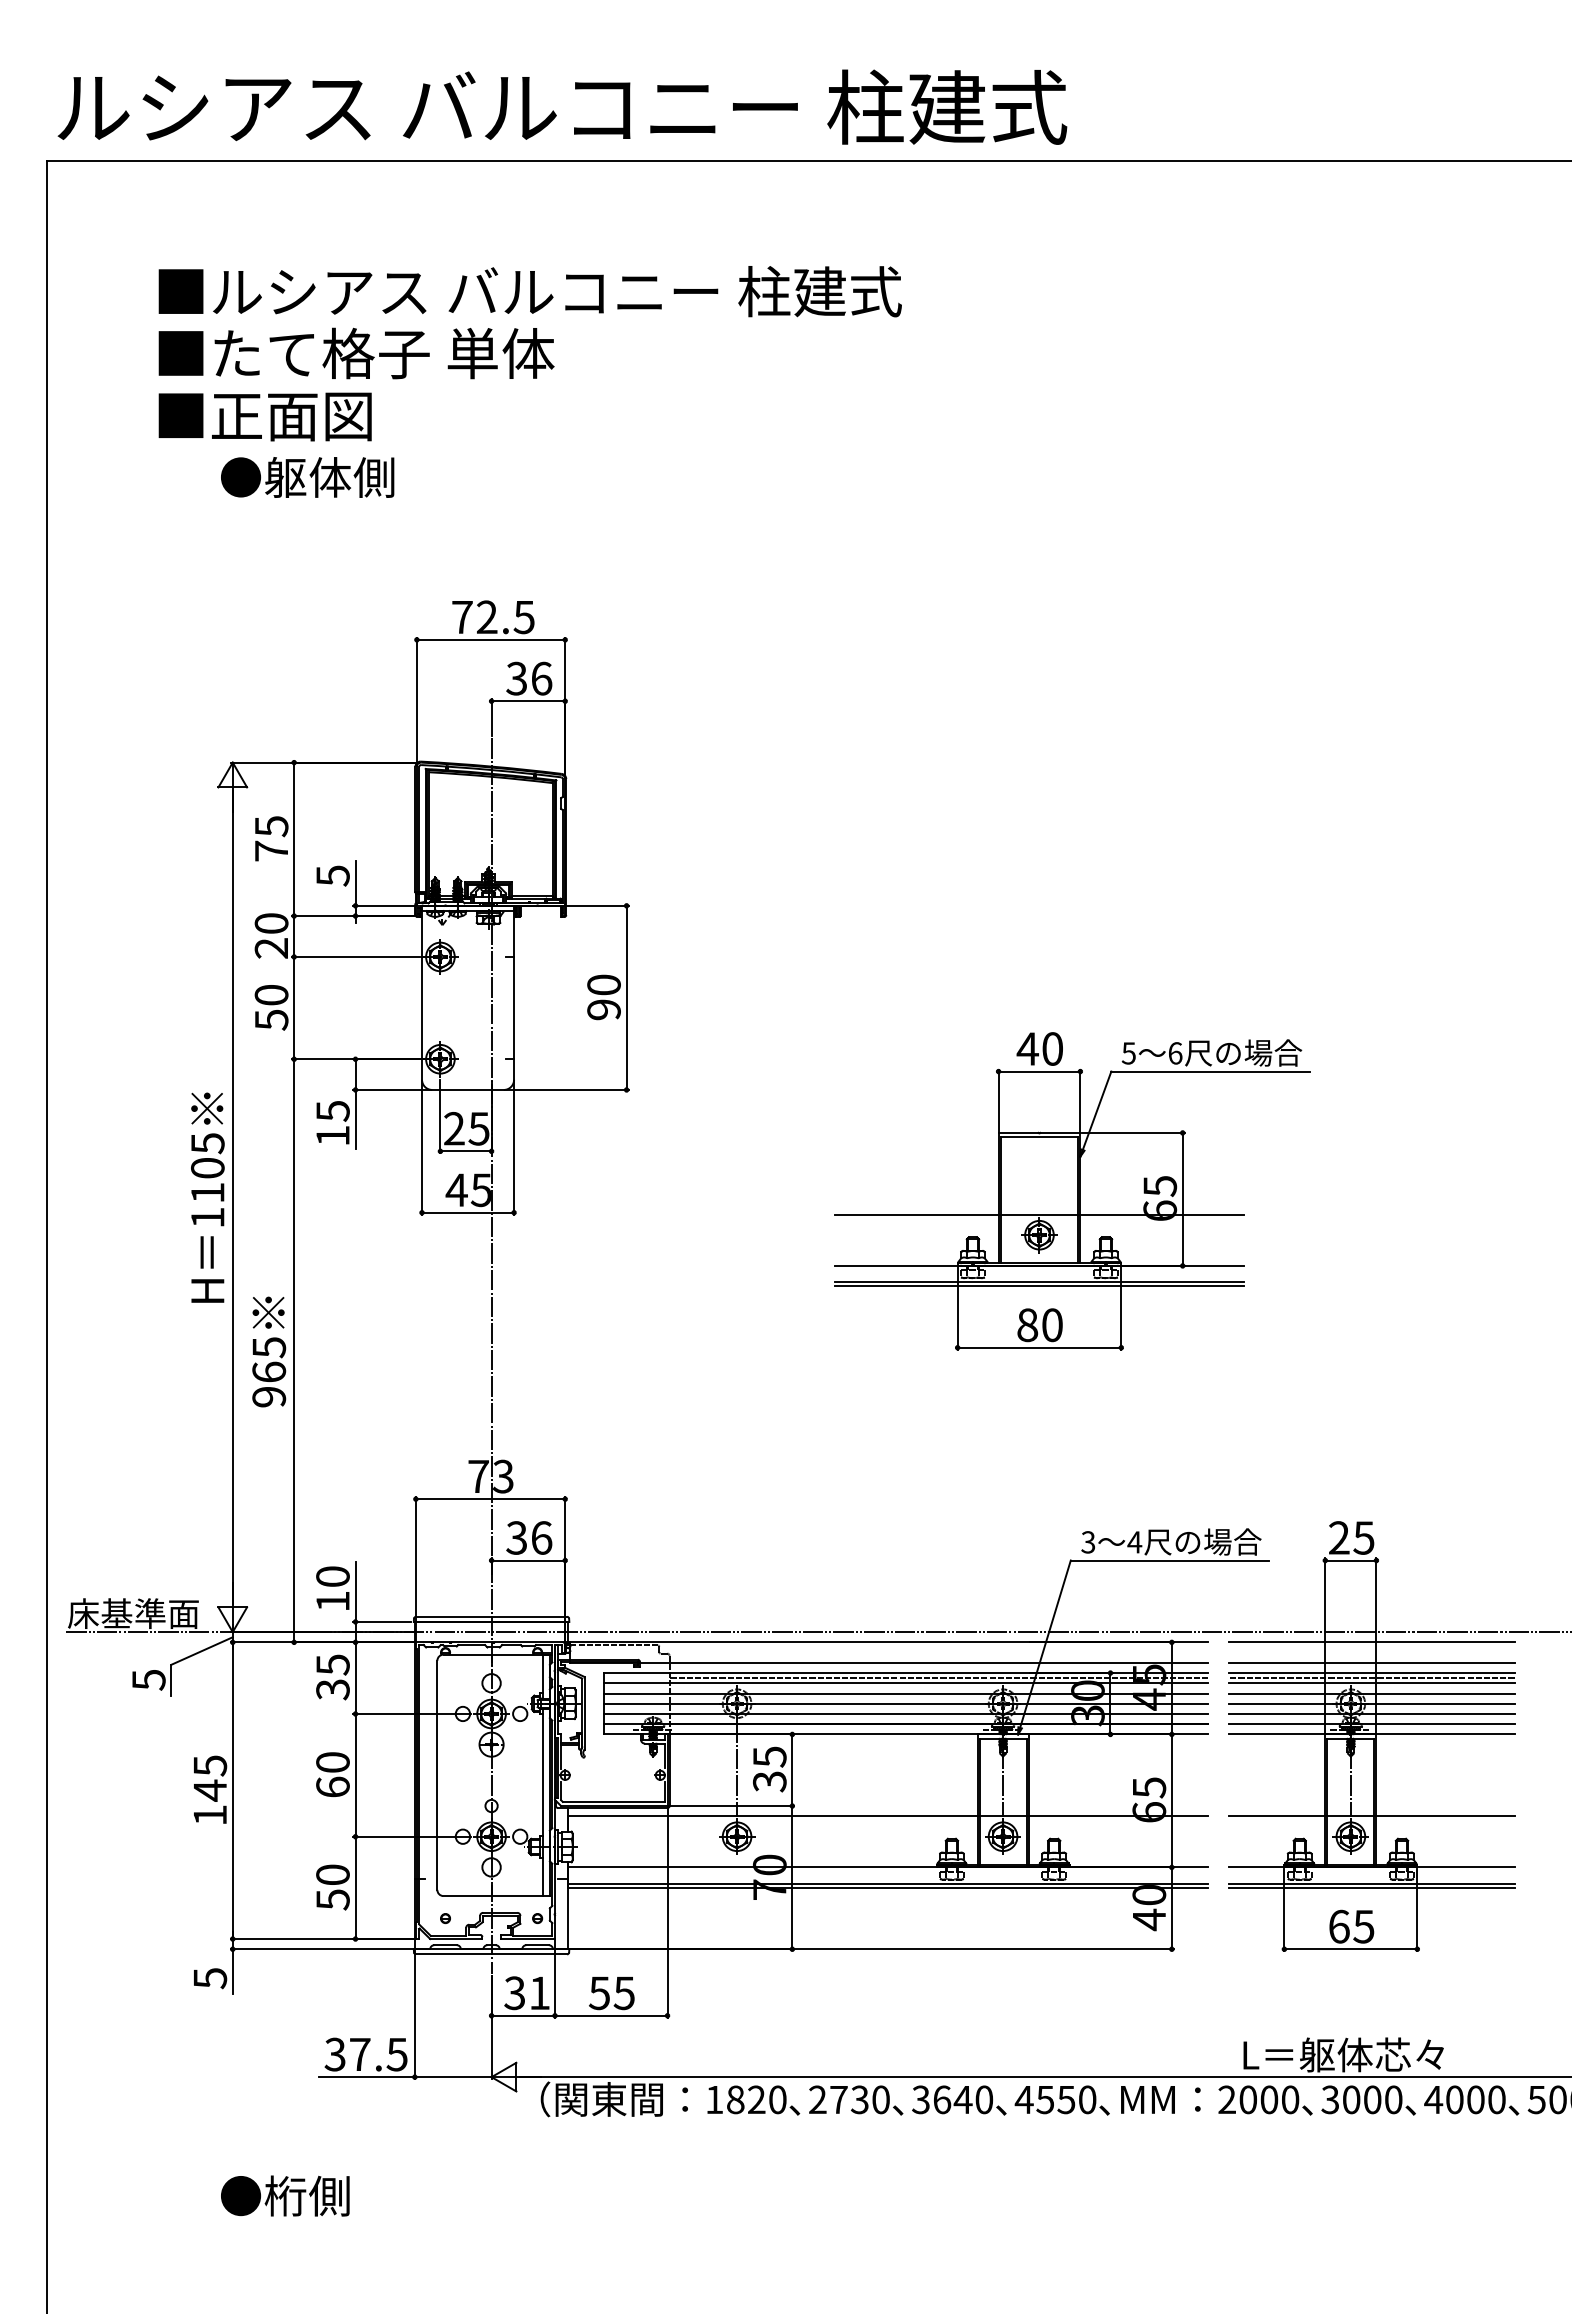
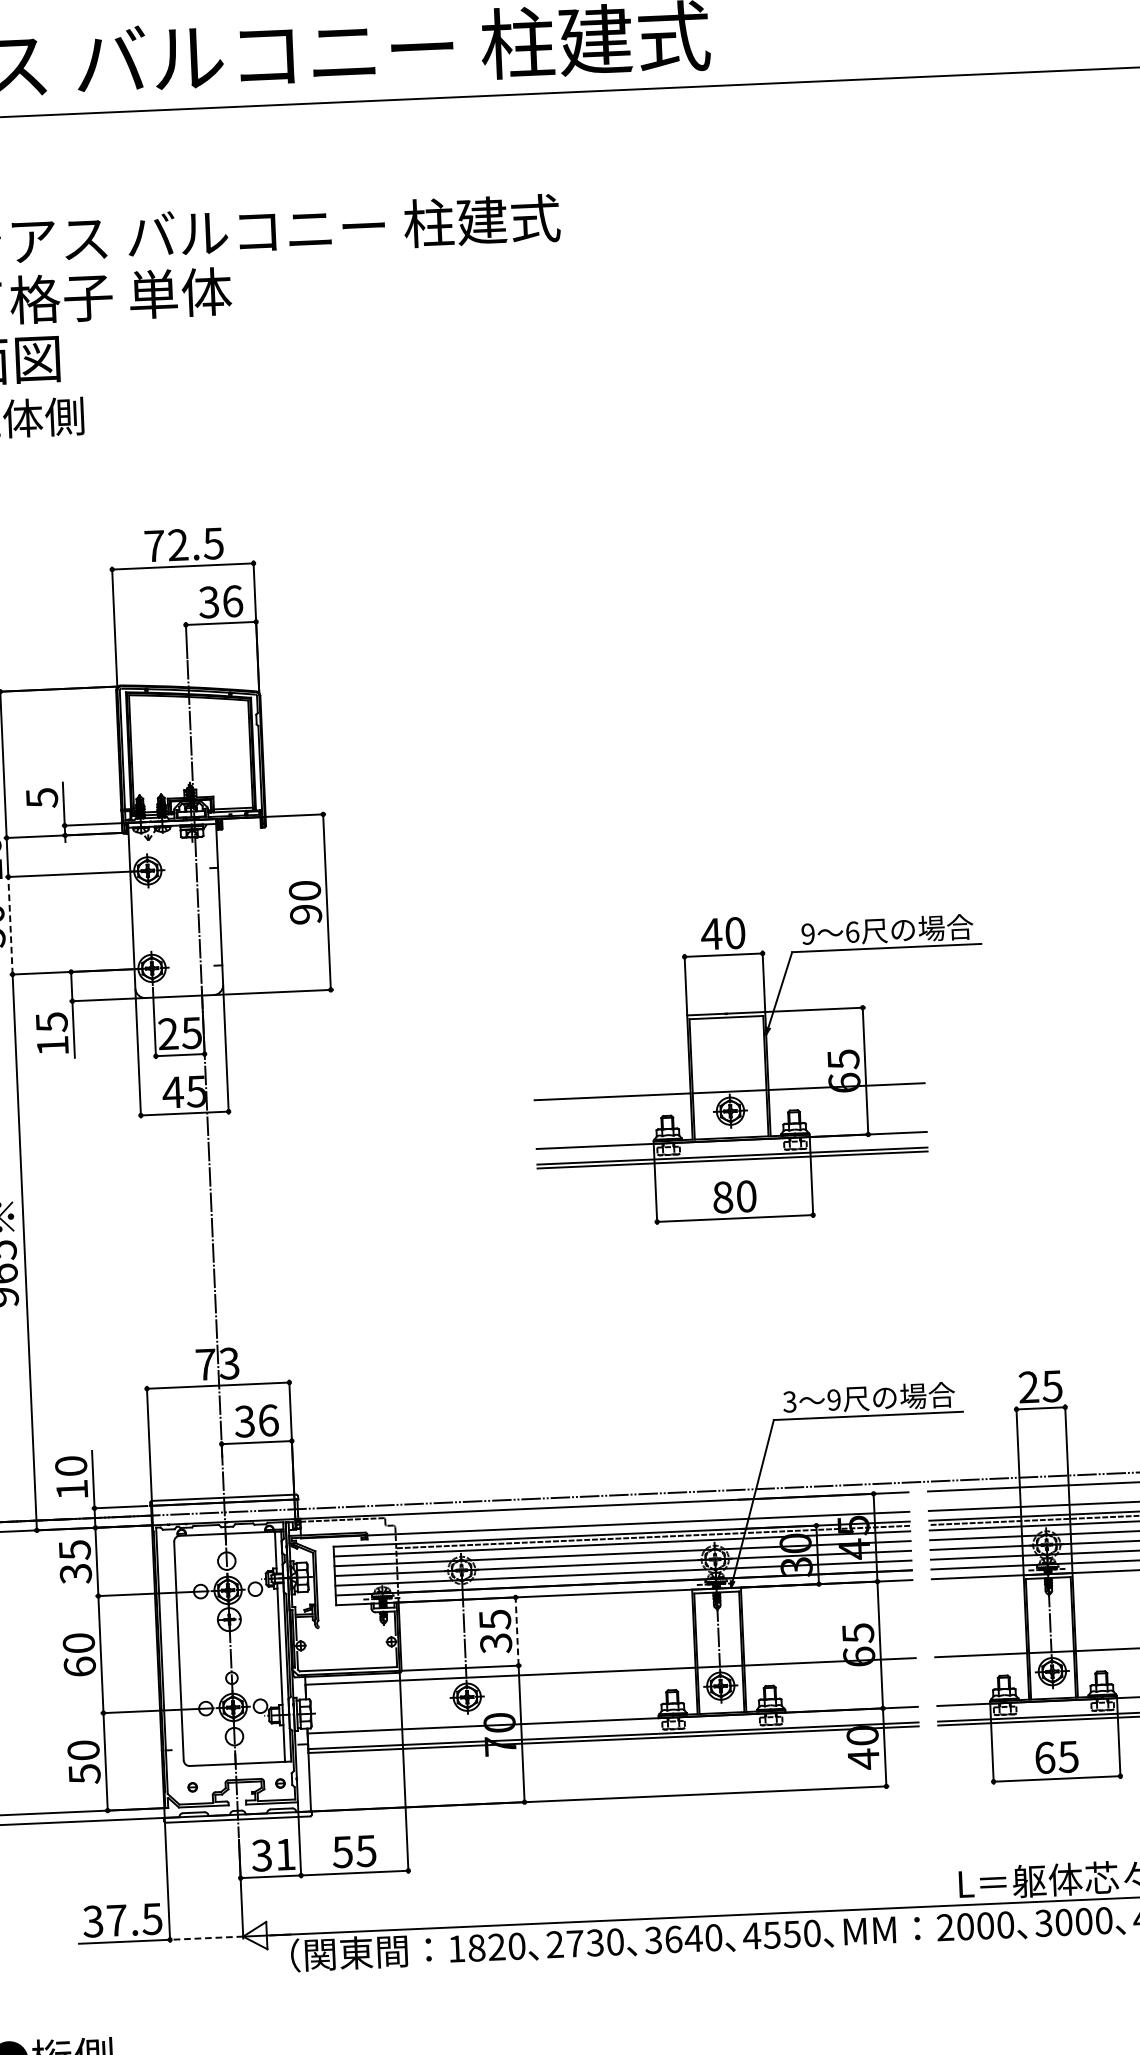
line: (294, 1007) -> (10, 925), solid -> dashed
text: (1128, 1053) -> (807, 934), 5 -> 9
text: (1134, 1542) -> (833, 1400), 4 -> 9
line: (792, 1770) -> (517, 1631), solid -> dashed
line: (452, 2077) -> (205, 1938), solid -> dashed

